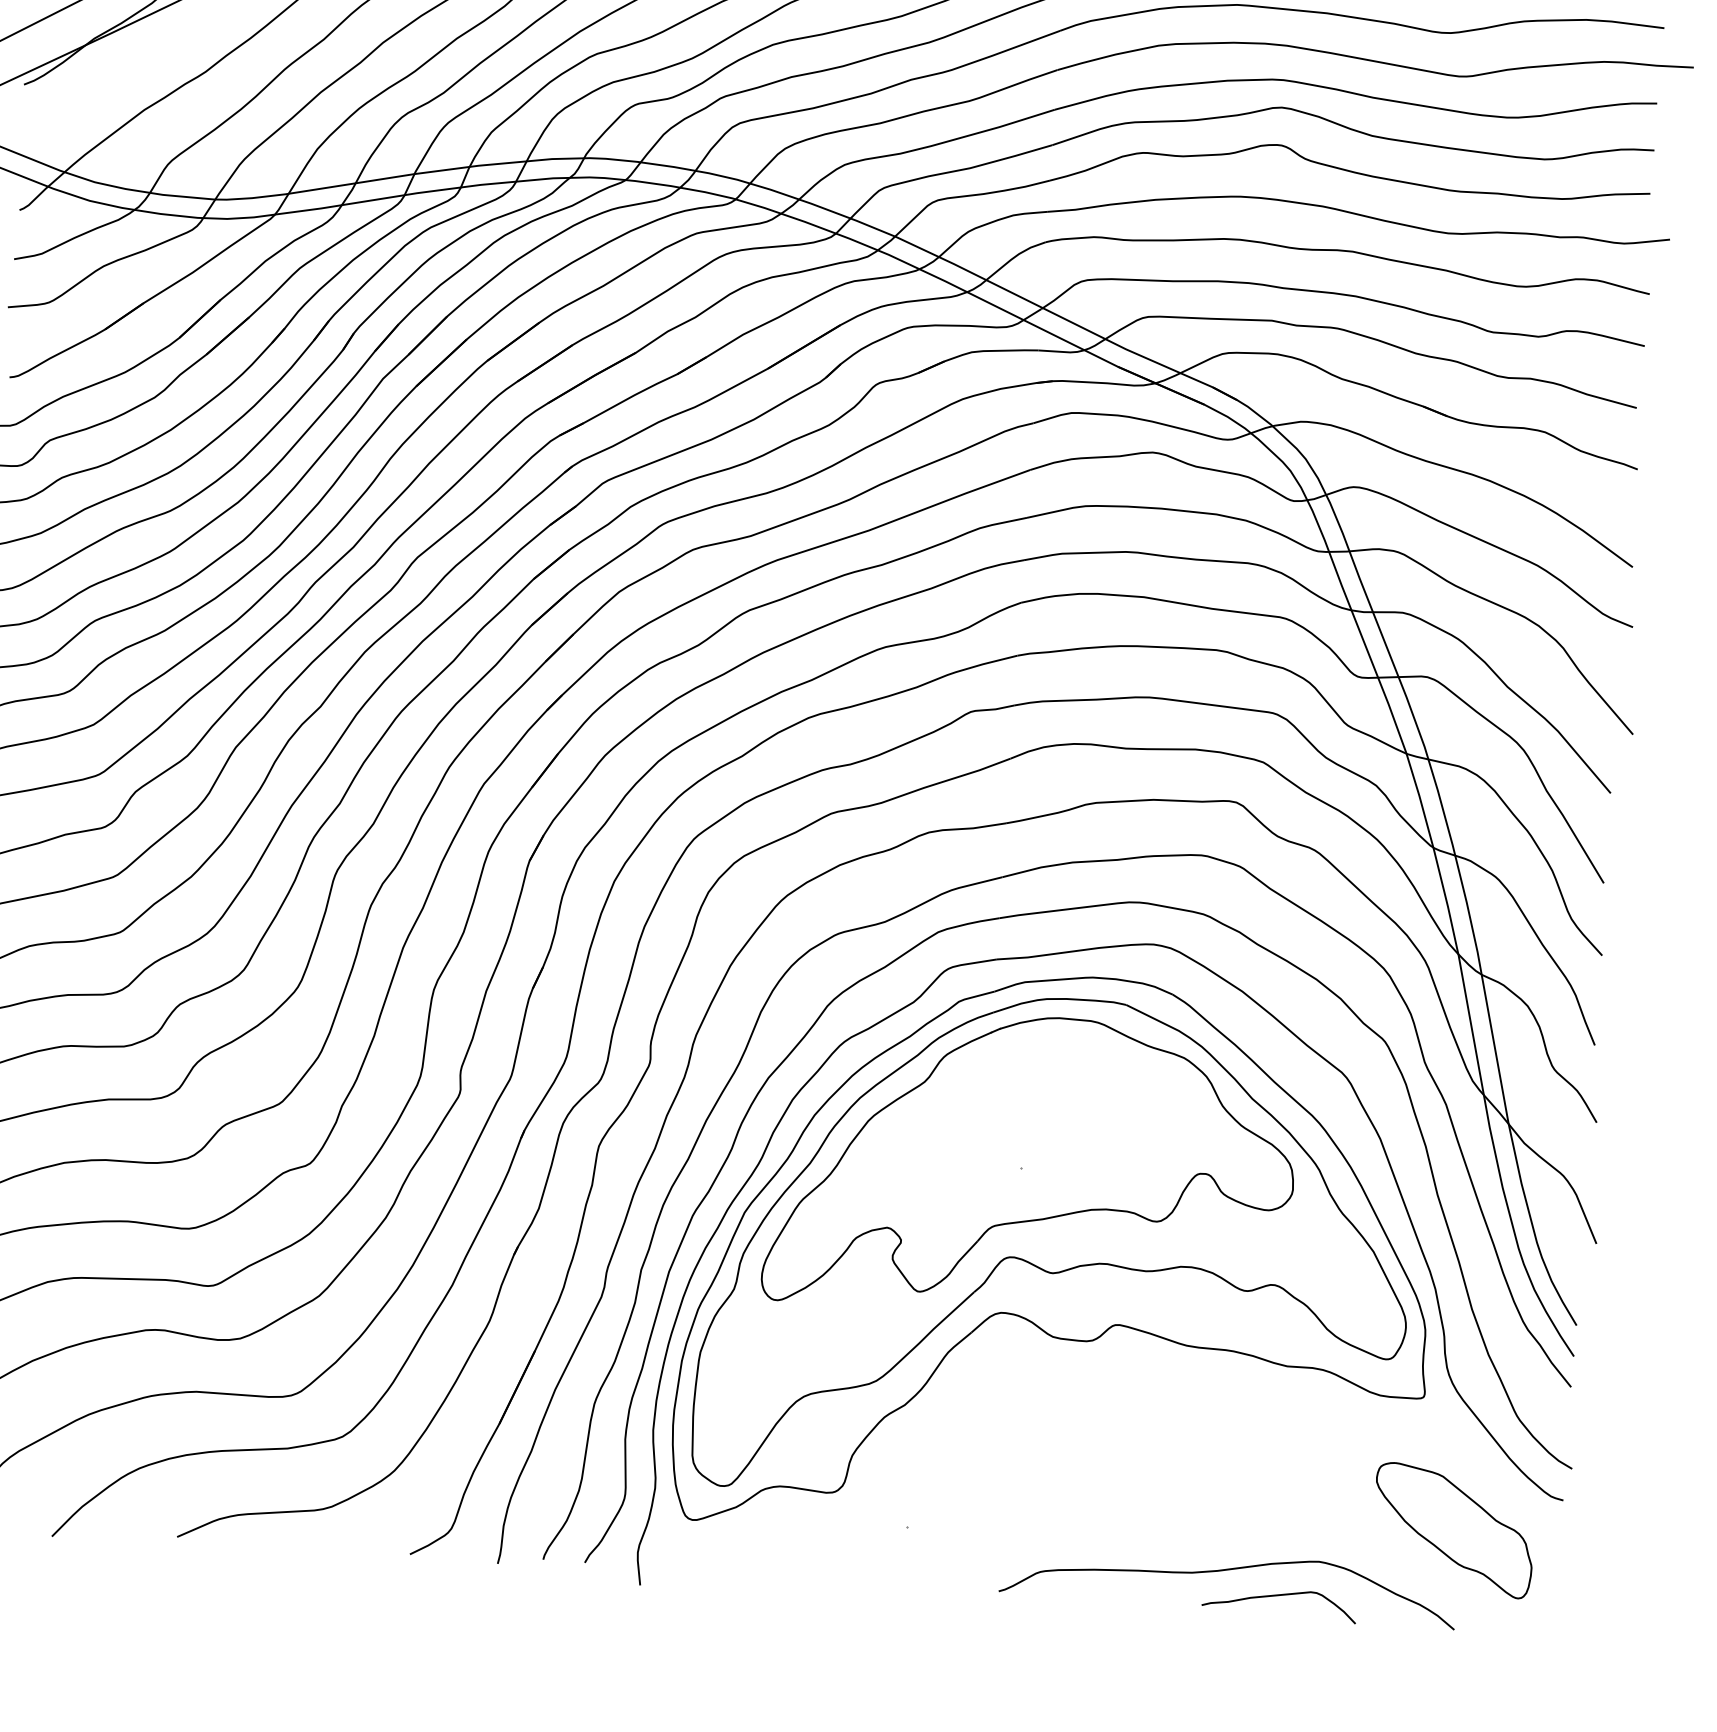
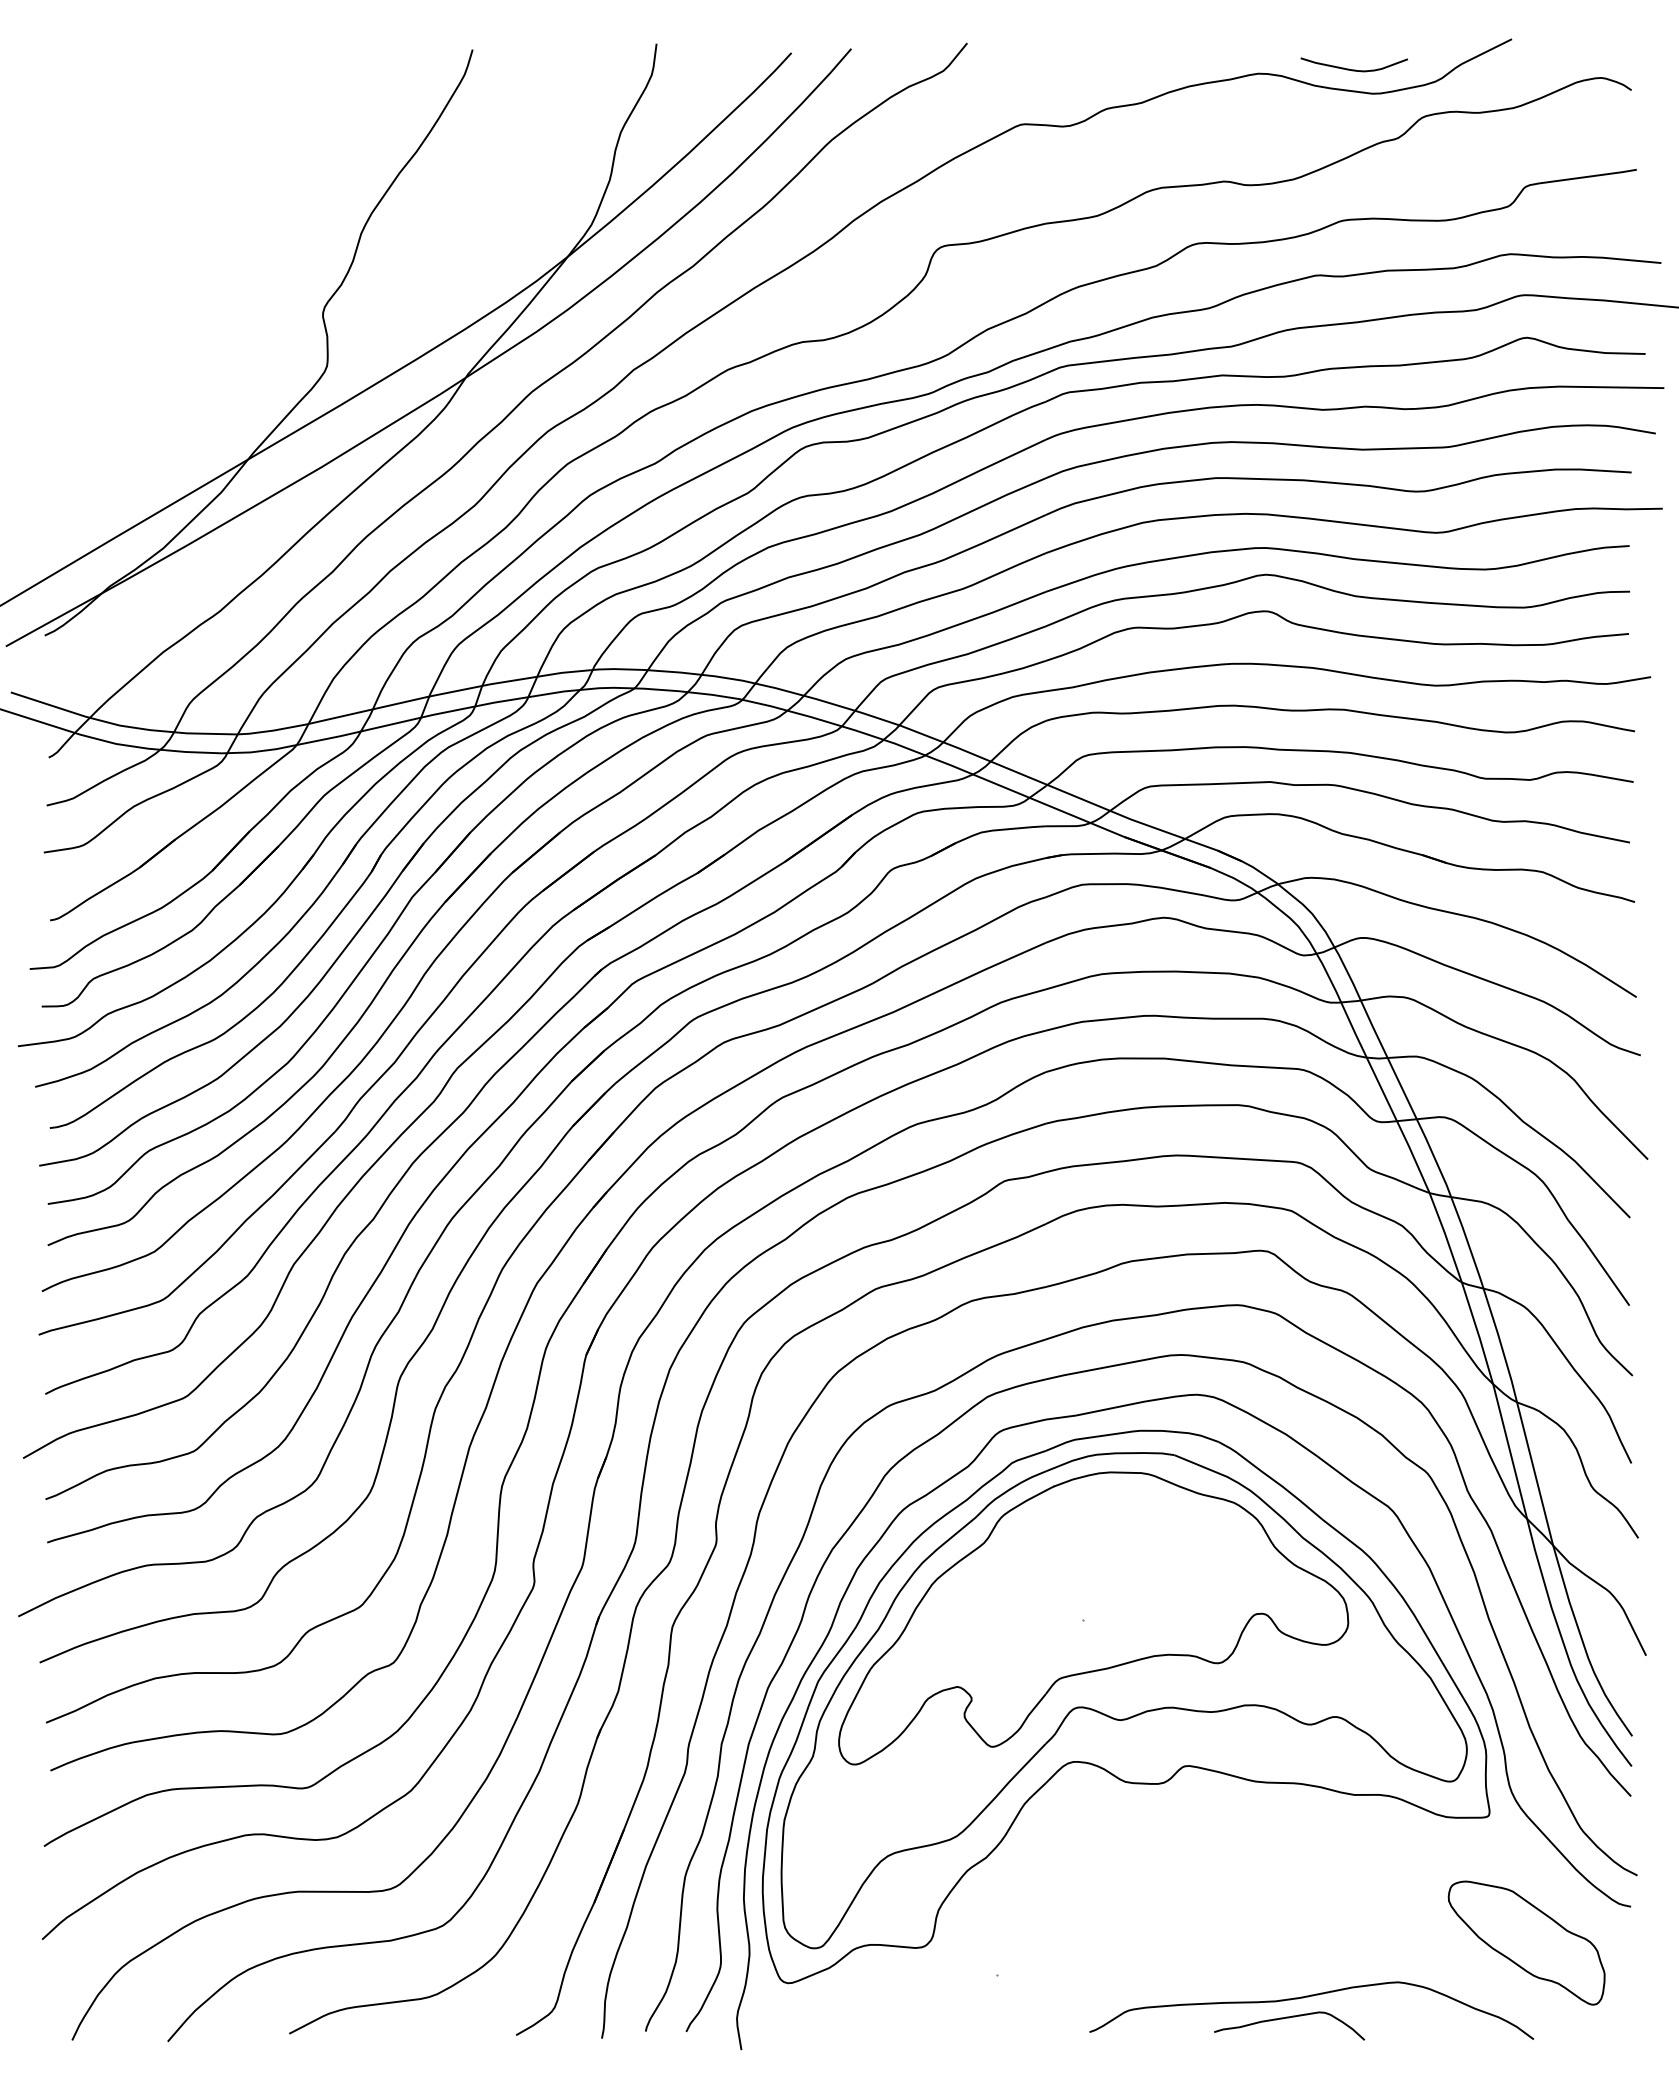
curve: (1279, 1596) -> (1289, 2018), moved

